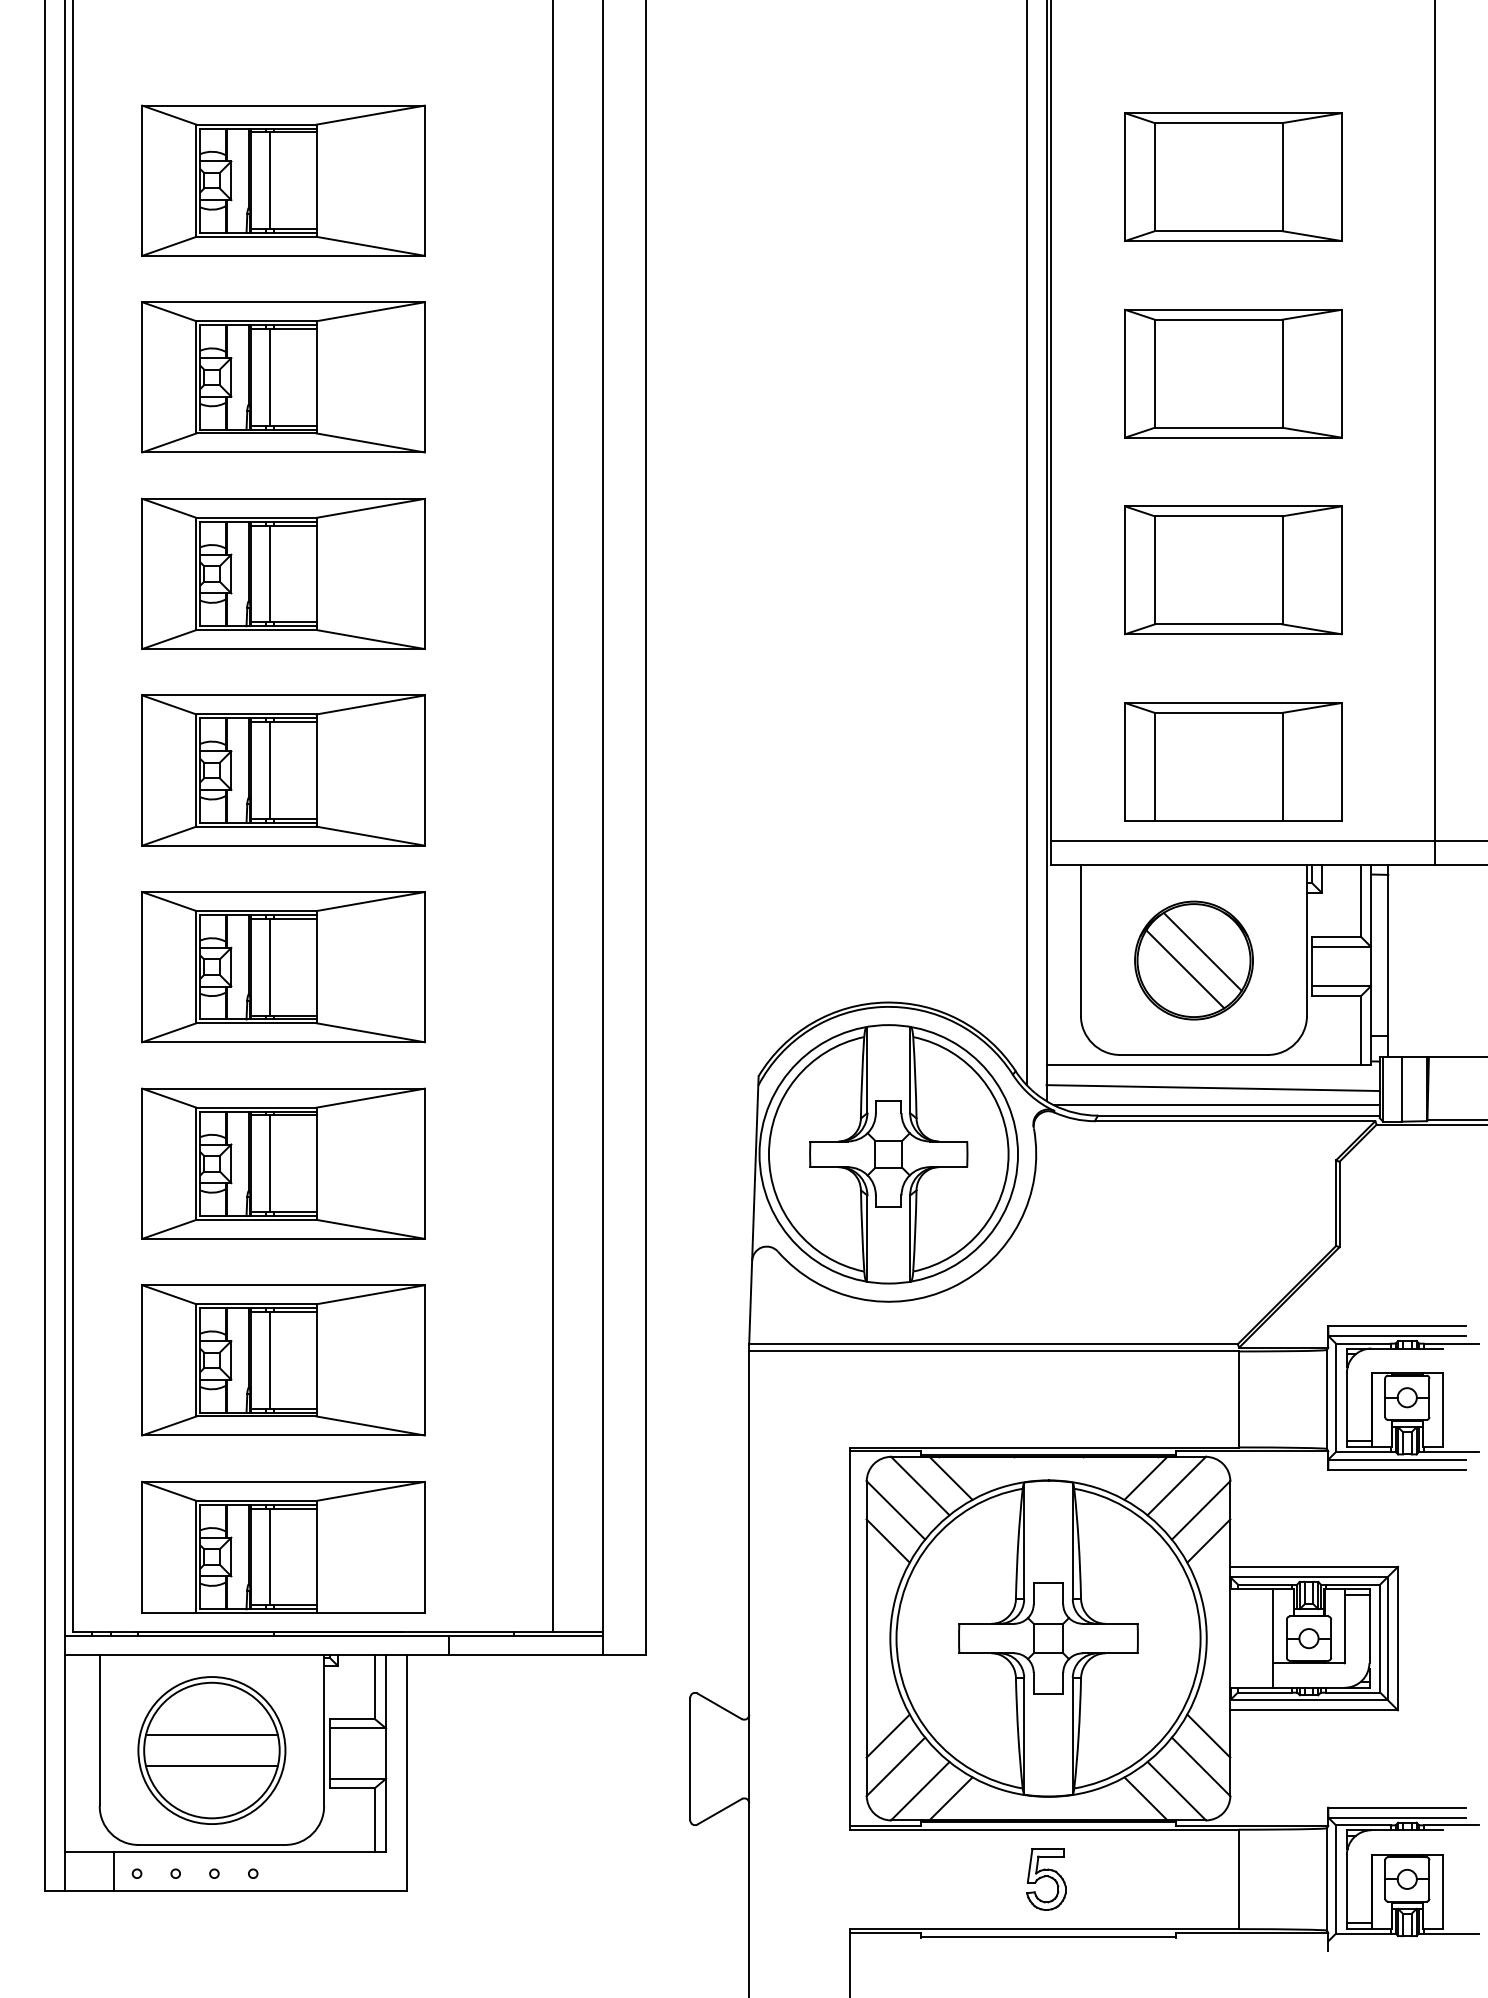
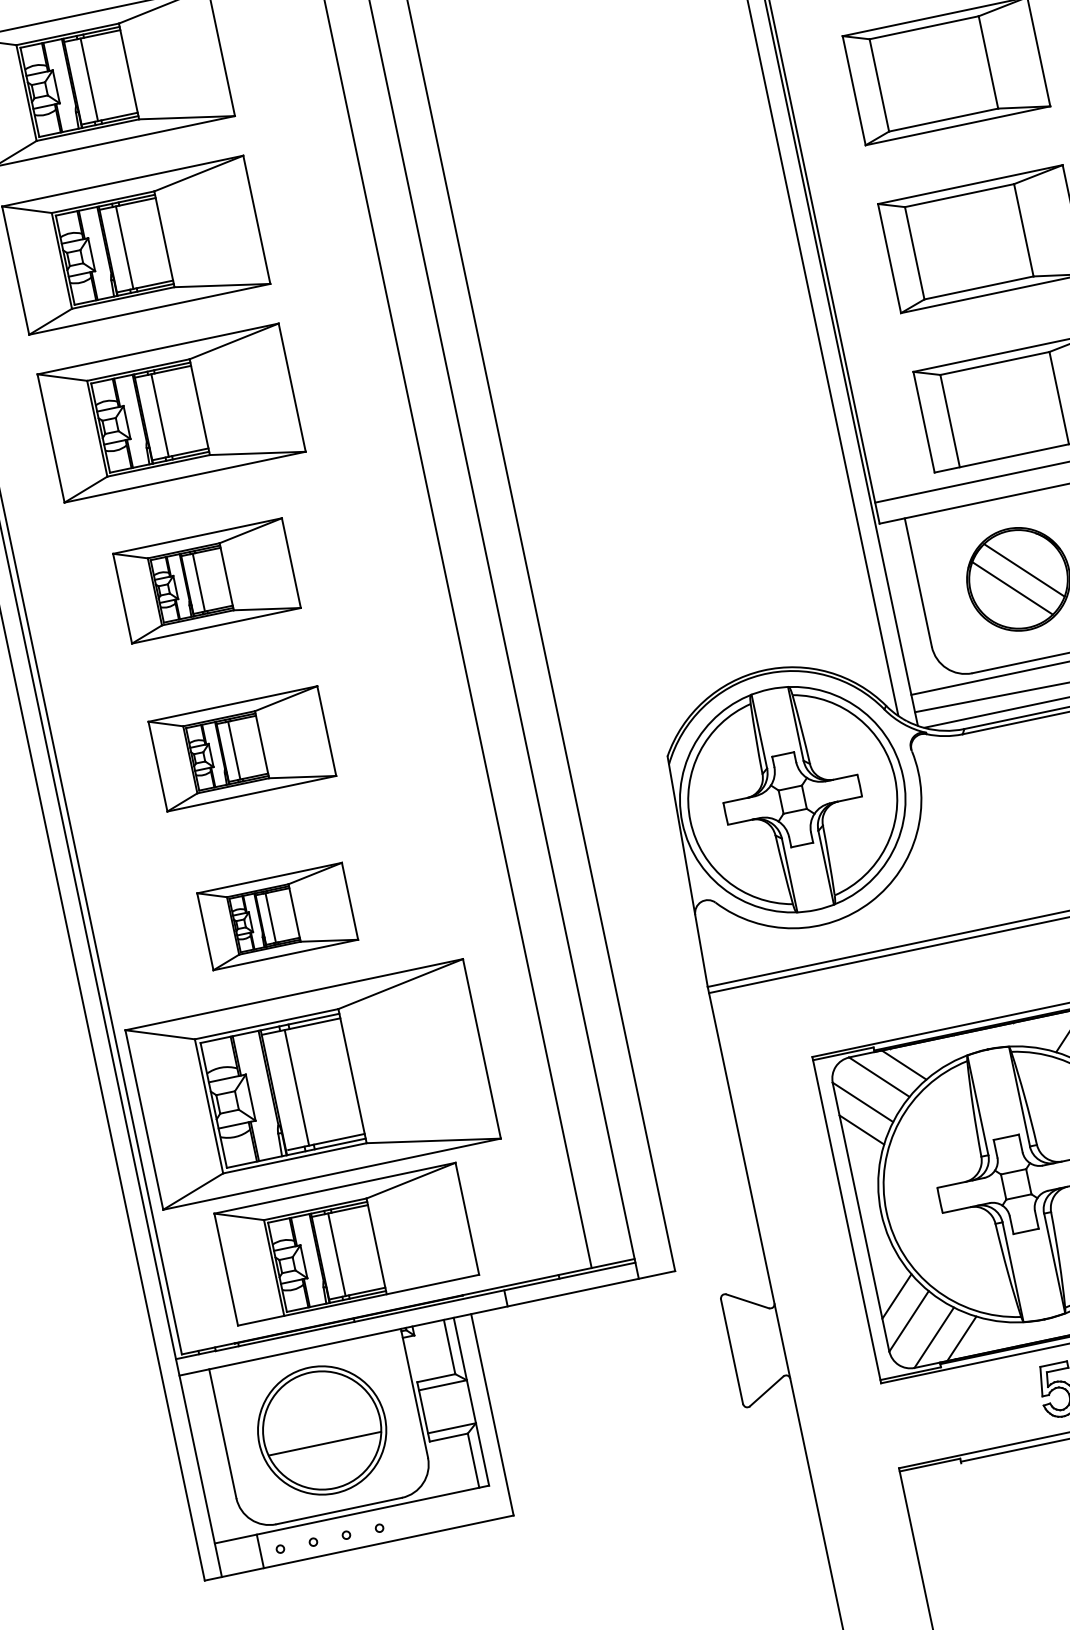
part: (283, 770) -> (206, 580), size x0.7
part: (283, 967) -> (242, 749), size x0.7
part: (283, 1163) -> (277, 916), size x0.6
part: (283, 1360) -> (313, 1084), size x1.4
line: (211, 1735) -> (319, 1417), removed

